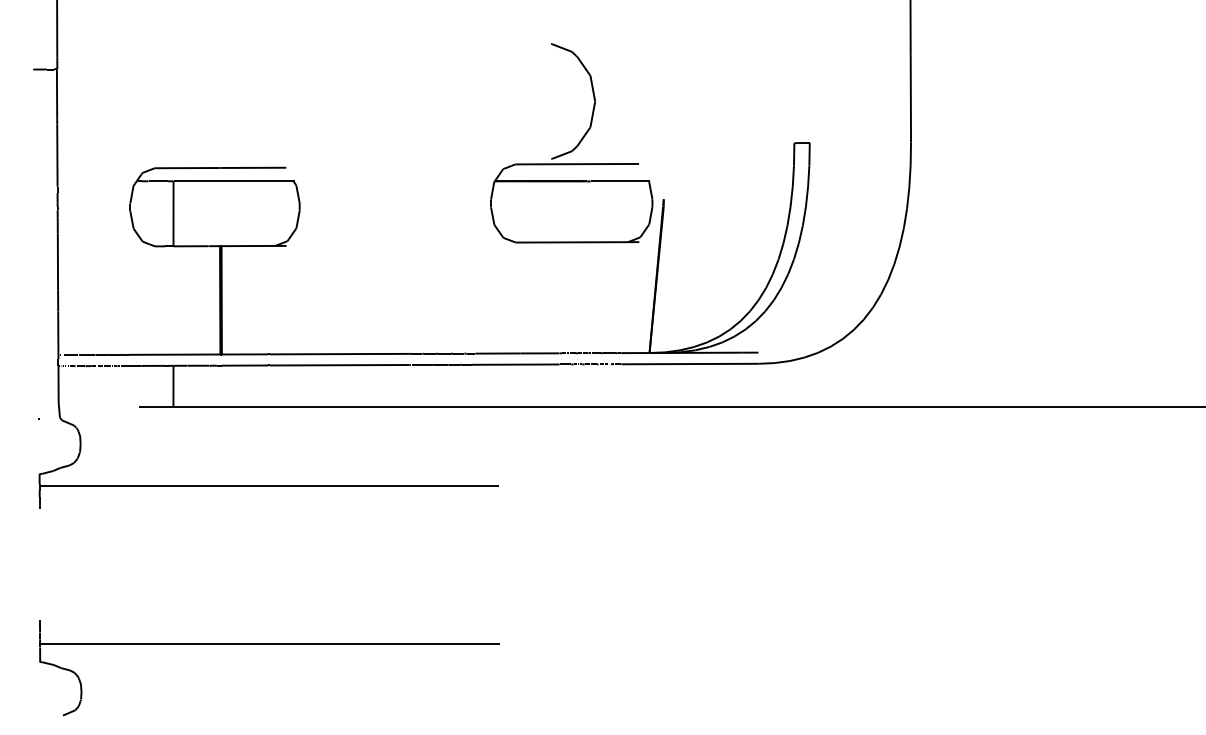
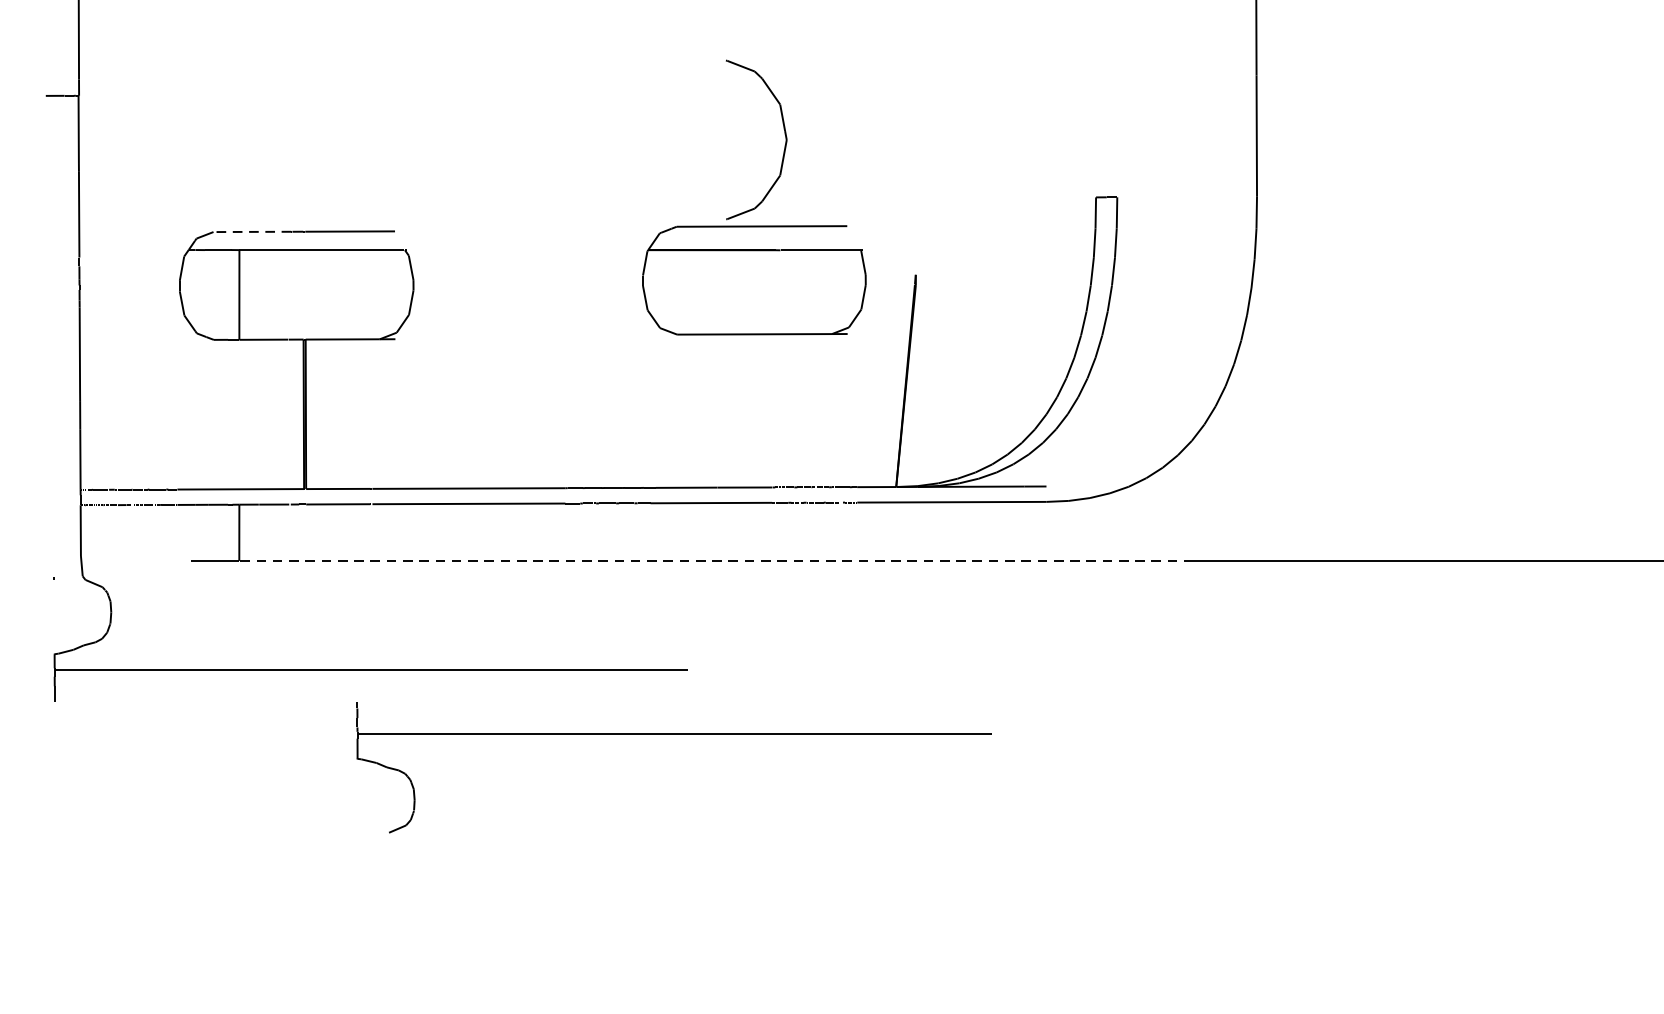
part: (571, 143) -> (754, 197), moved
line: (182, 168) -> (251, 232), solid -> dashed
line: (519, 406) -> (716, 560), solid -> dashed
part: (269, 644) -> (674, 734), moved

